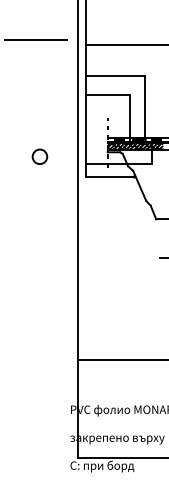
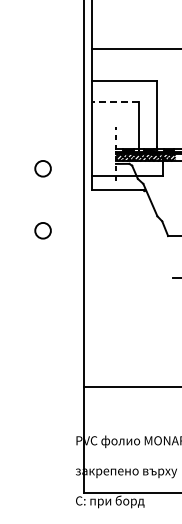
line: (35, 40) -> (38, 43), removed
line: (107, 95) -> (115, 102), solid -> dashed
circle: (39, 214) -> (42, 230), added

